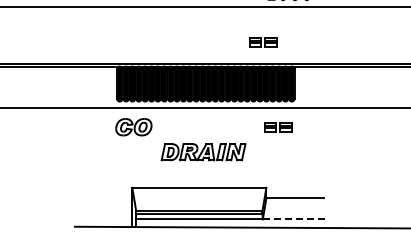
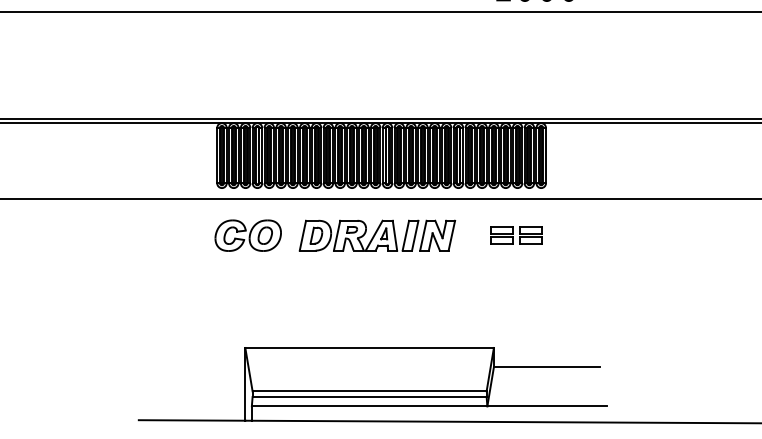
part: (263, 42) -> (488, 78), removed
part: (203, 152) -> (377, 236), moved
line: (295, 219) -> (547, 406), dashed -> solid

